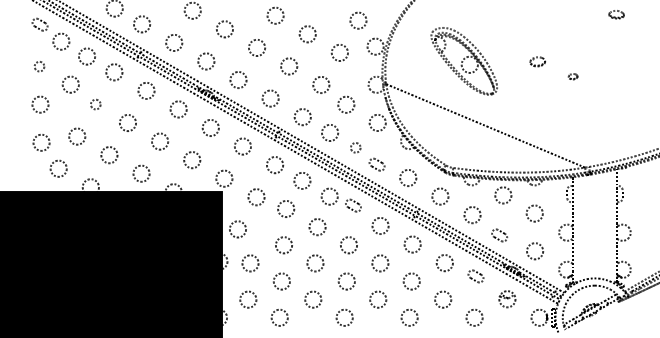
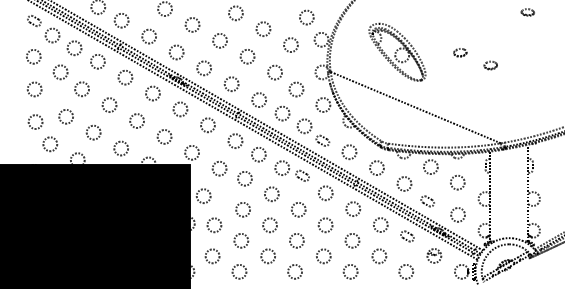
circle: (39, 66) -> (33, 56), size x1.67
part: (573, 76) -> (490, 65), size x1.67
circle: (95, 104) -> (81, 89), size x1.67
circle: (355, 147) -> (304, 126), size x1.67

